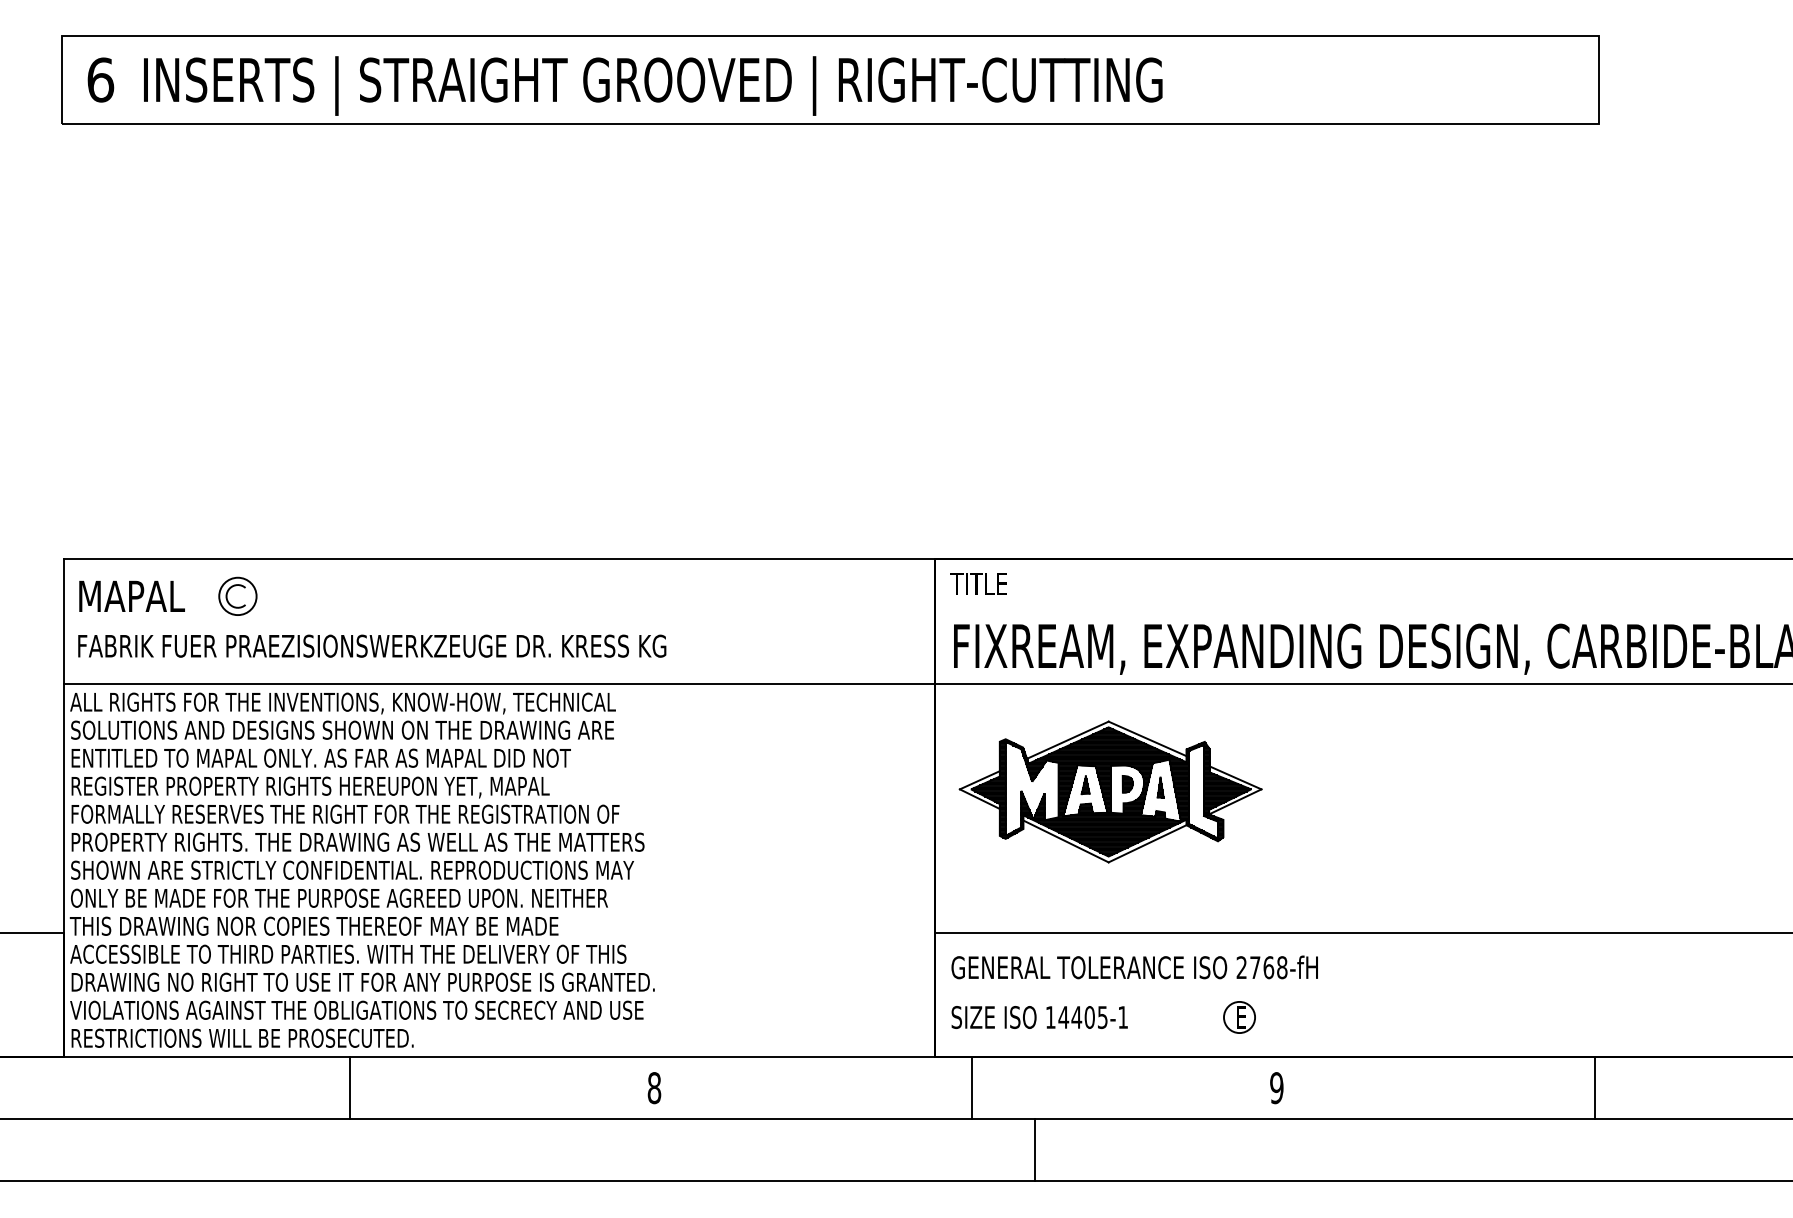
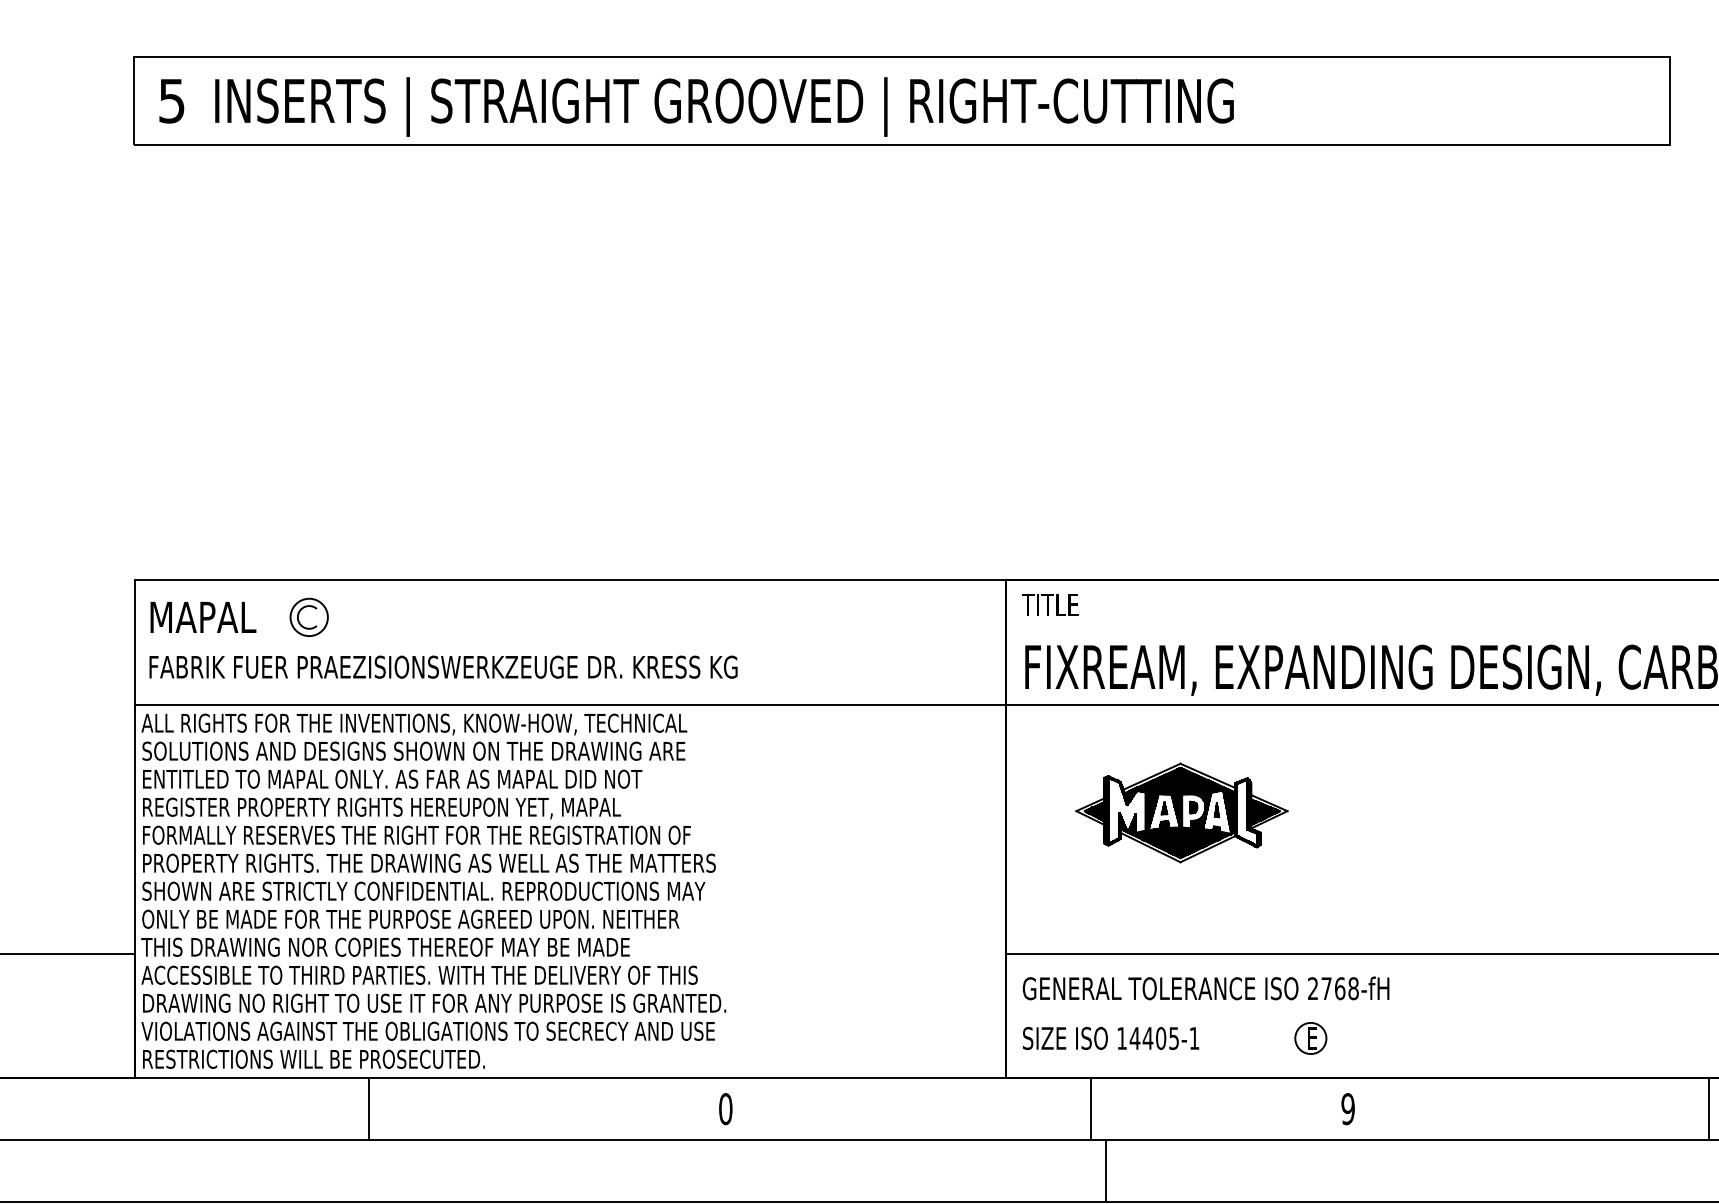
text: (100, 79) -> (171, 100), 6 -> 5
part: (1110, 791) -> (1181, 812), size x0.7
text: (654, 1087) -> (725, 1108), 8 -> 0
line: (349, 1088) -> (368, 1109), moved
line: (972, 1088) -> (1090, 1109), moved
line: (1594, 1088) -> (1708, 1109), moved

